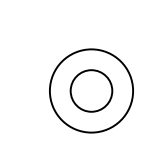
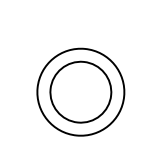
circle: (91, 90) -> (80, 91), size x1.4

